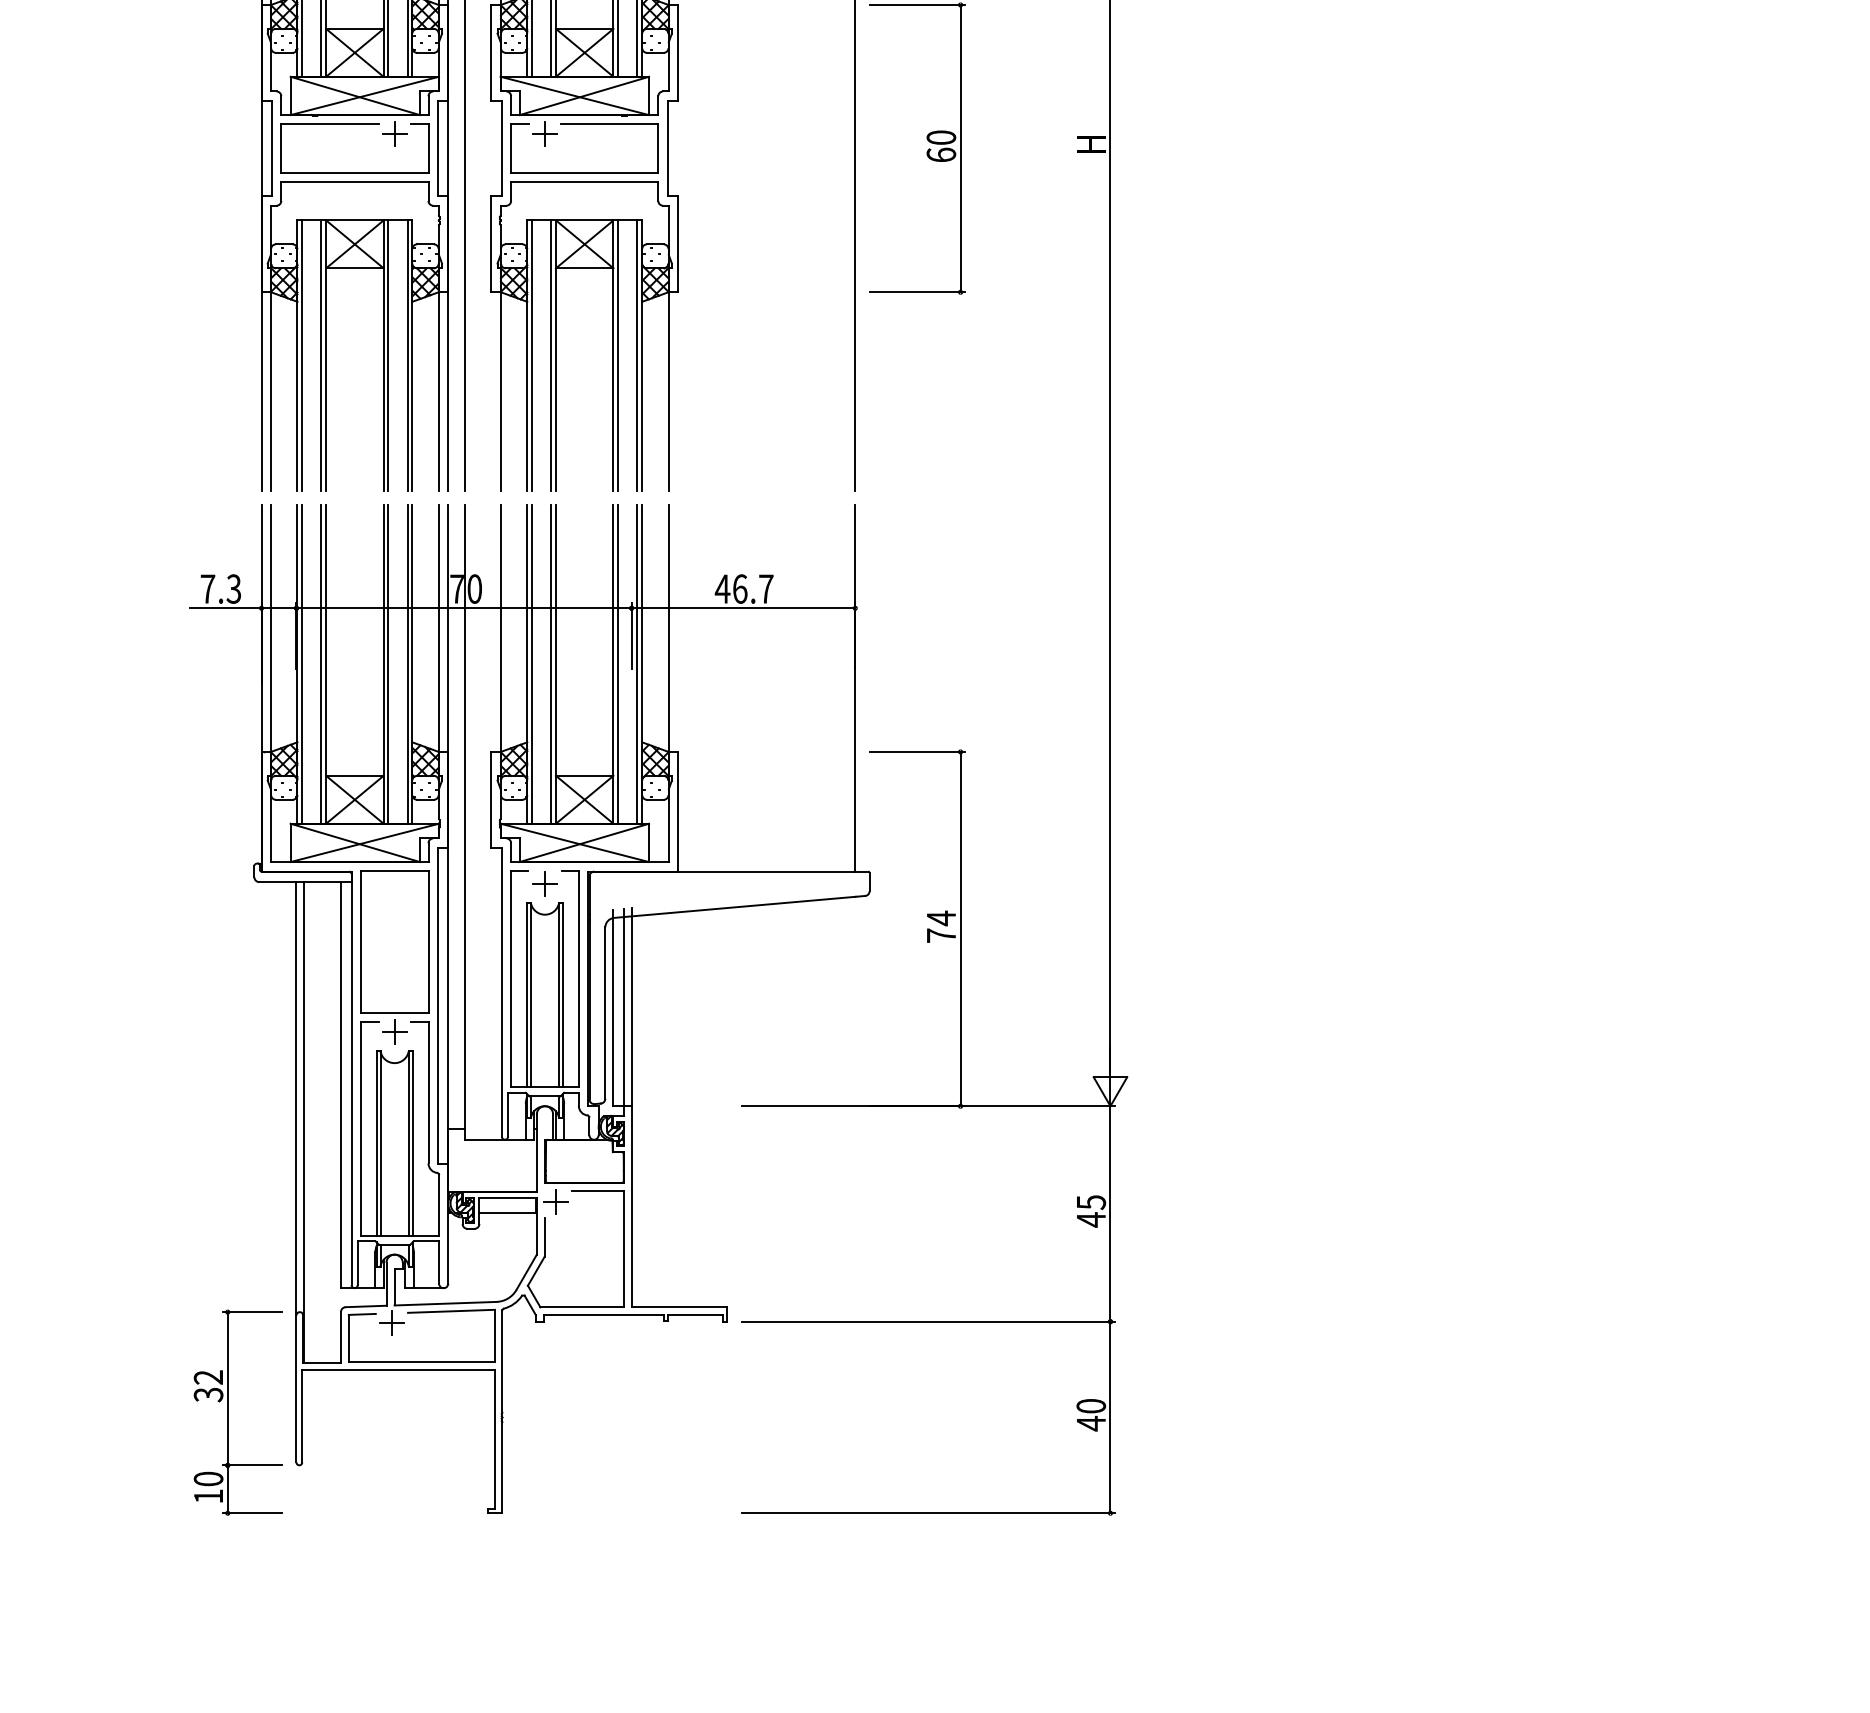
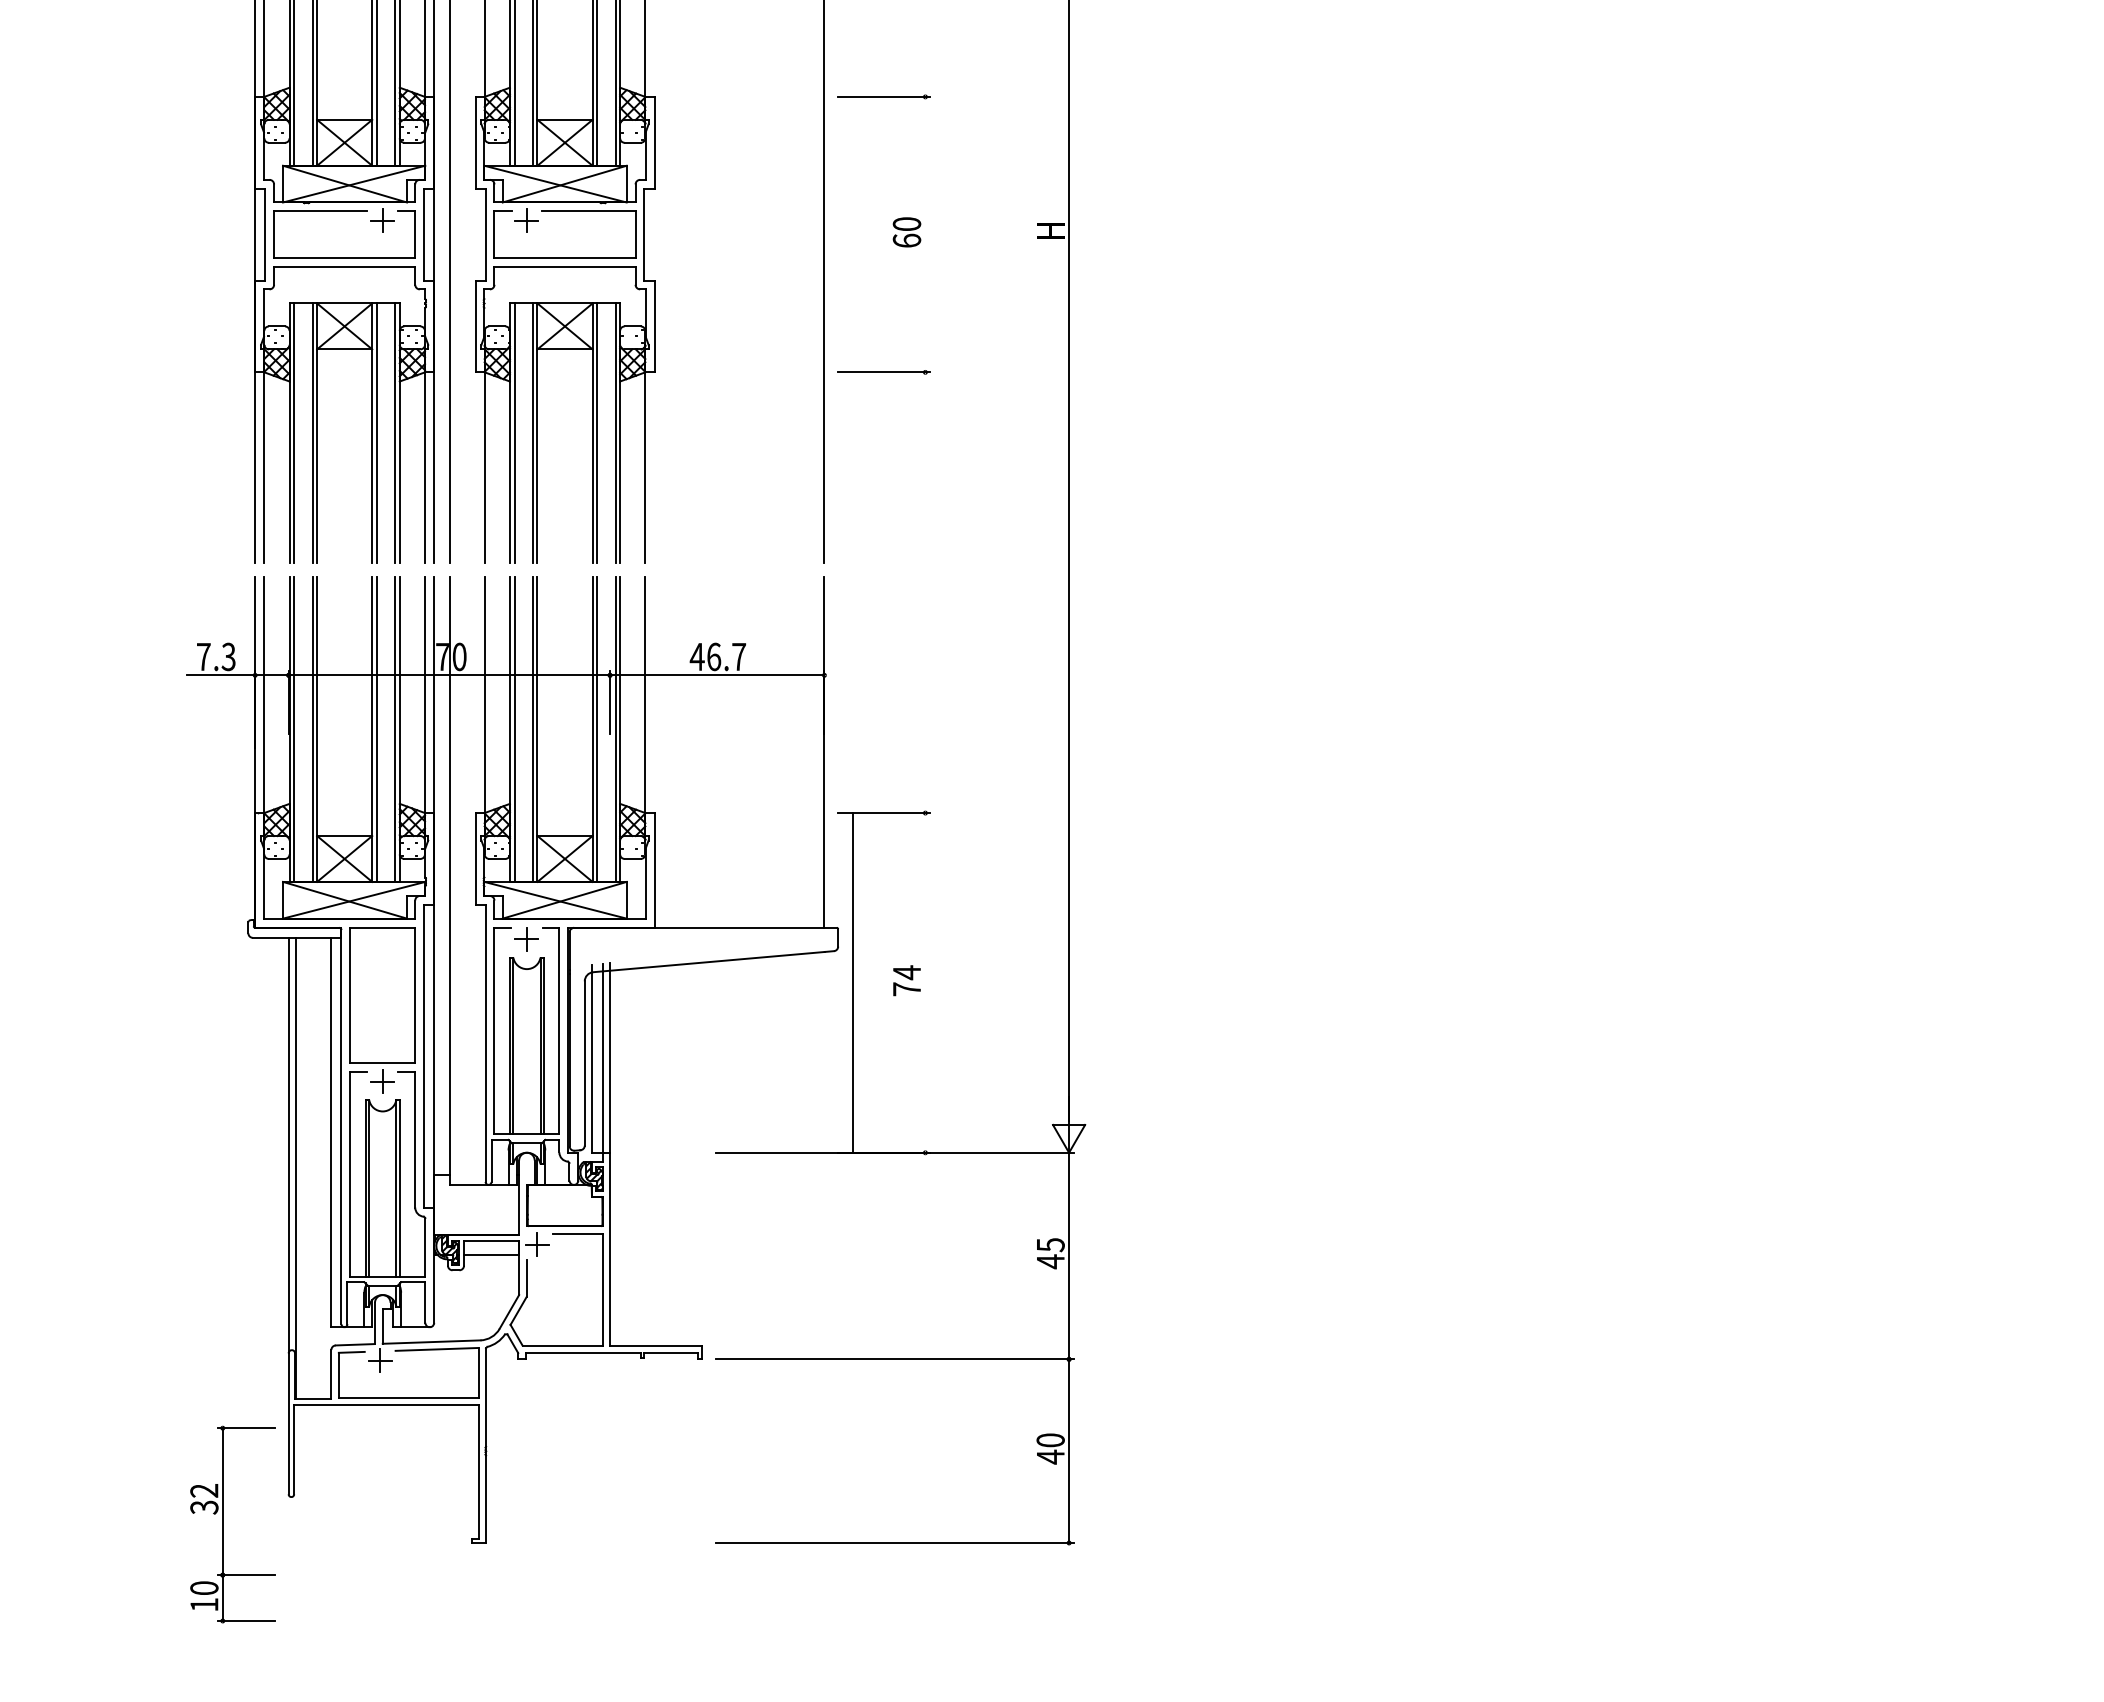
line: (960, 148) -> (925, 234), removed
line: (960, 928) -> (853, 982), moved
part: (228, 1412) -> (223, 1524), moved

